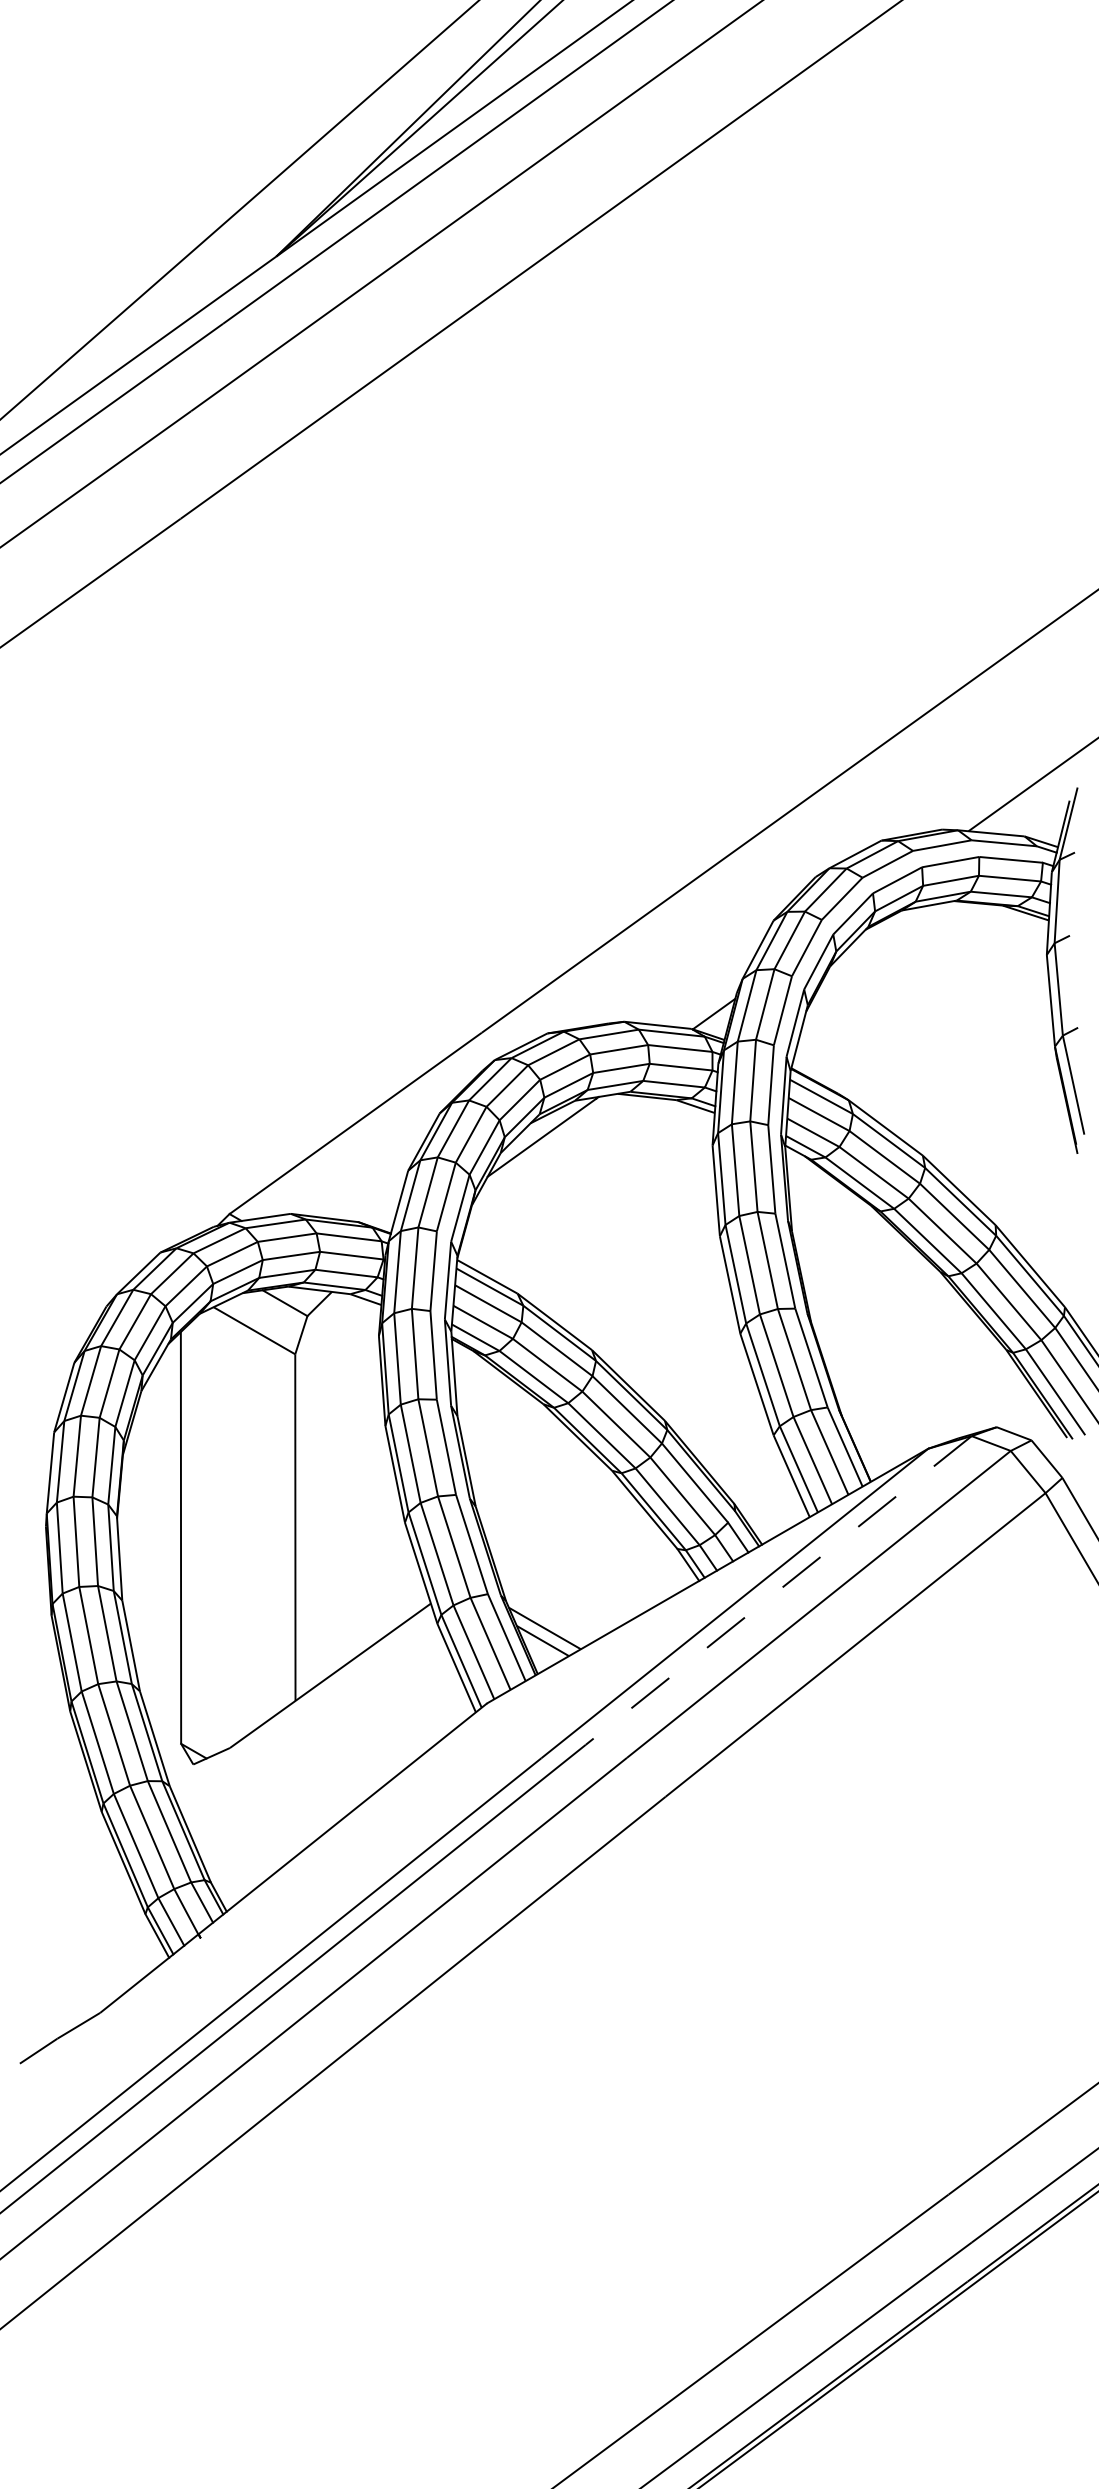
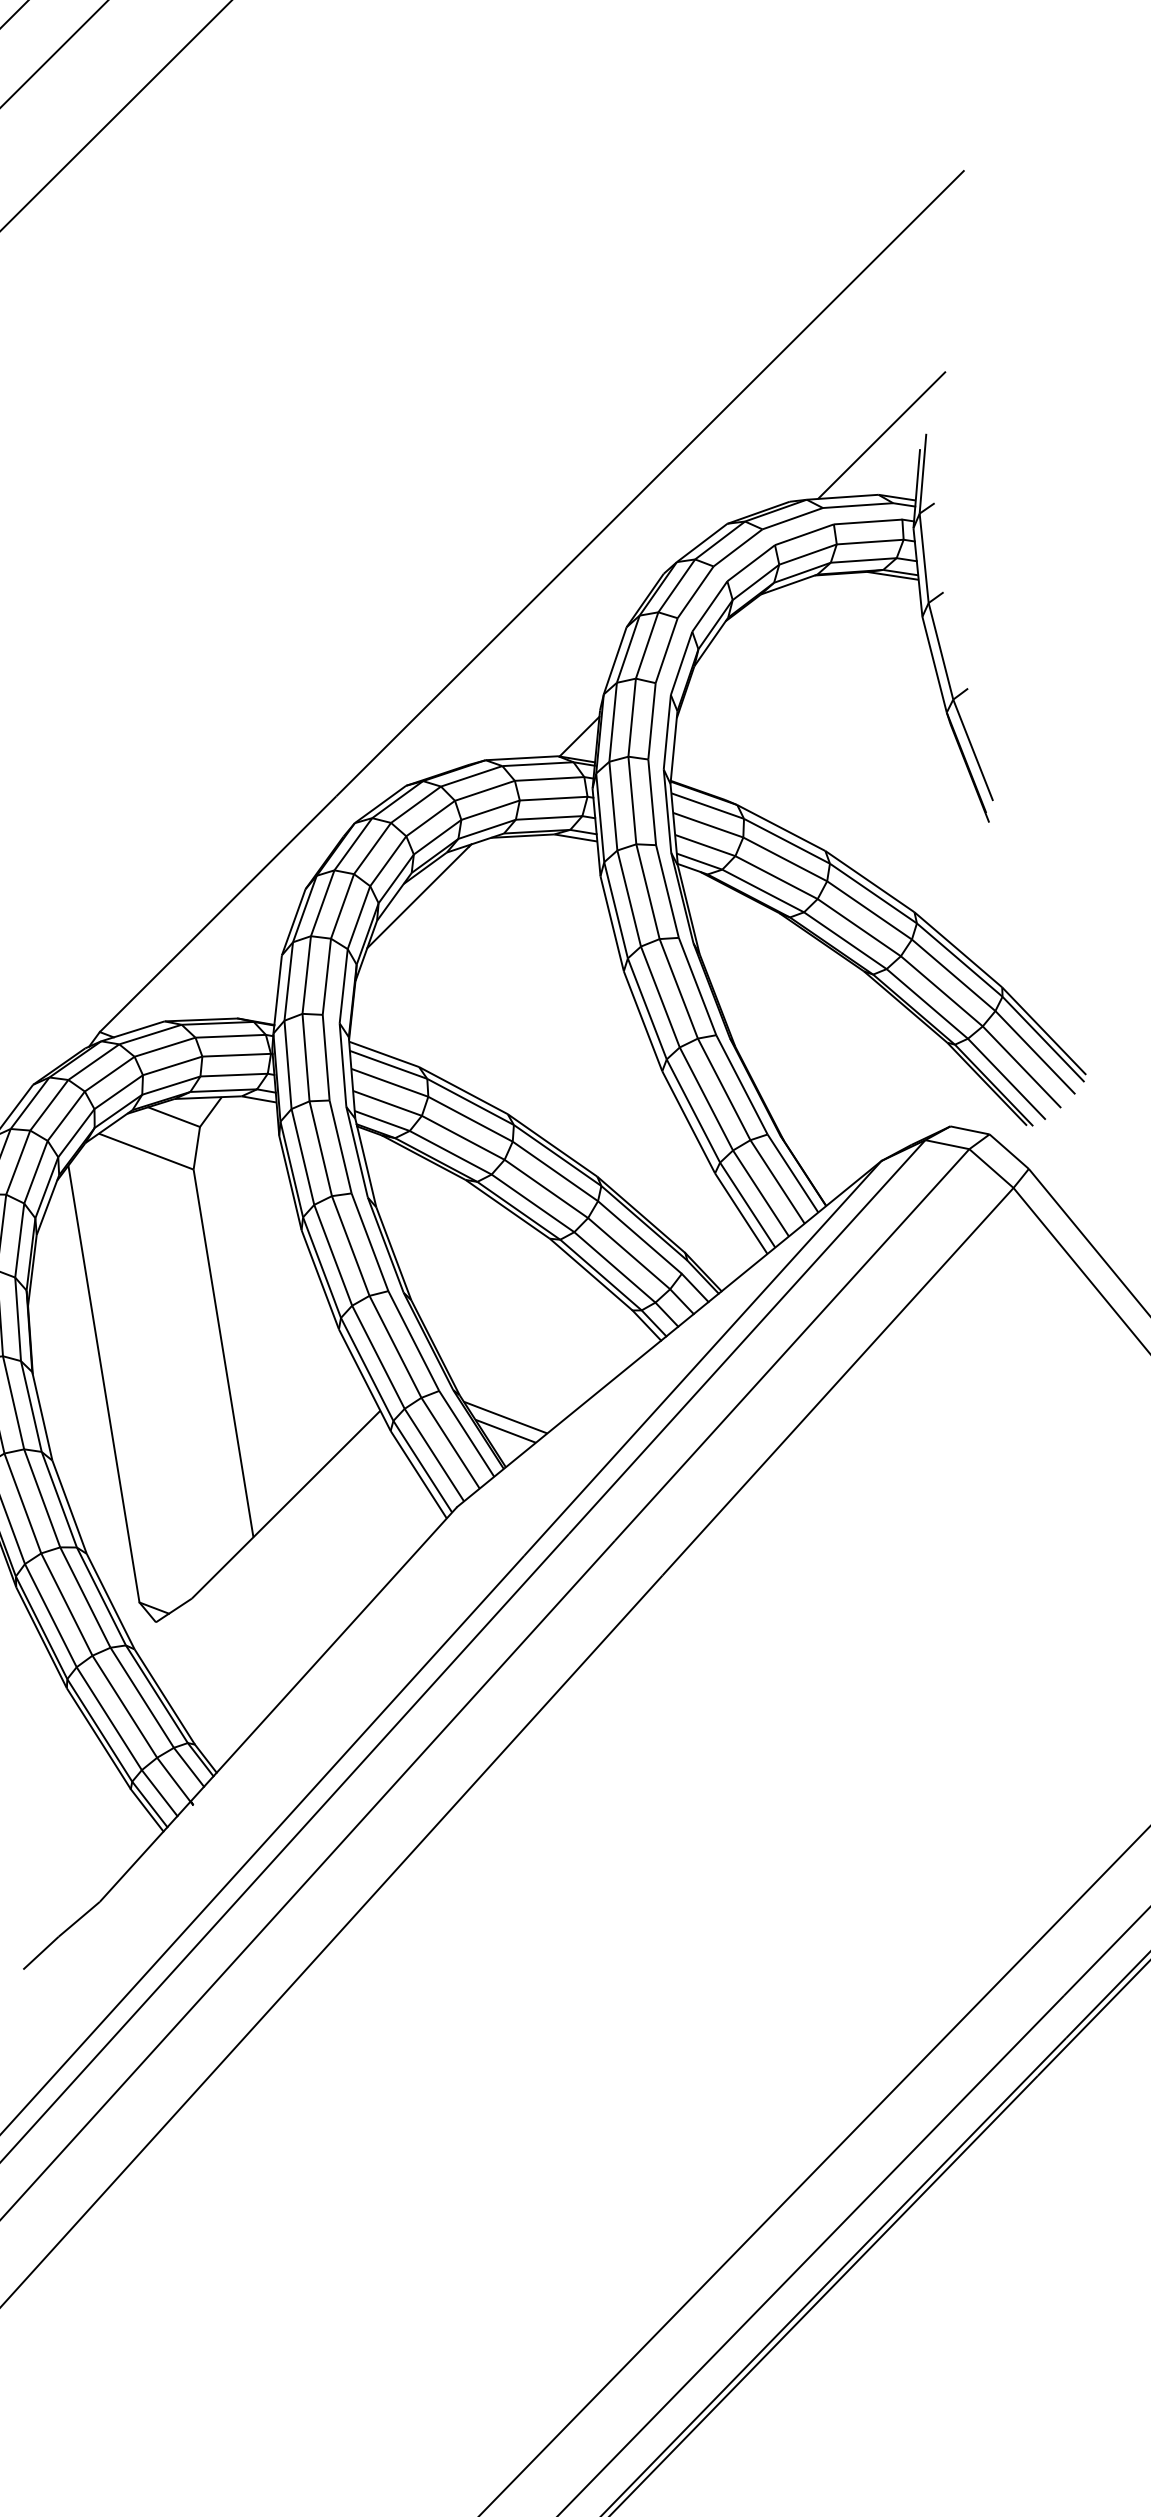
line: (778, 1590) -> (746, 1337), dashed -> solid

